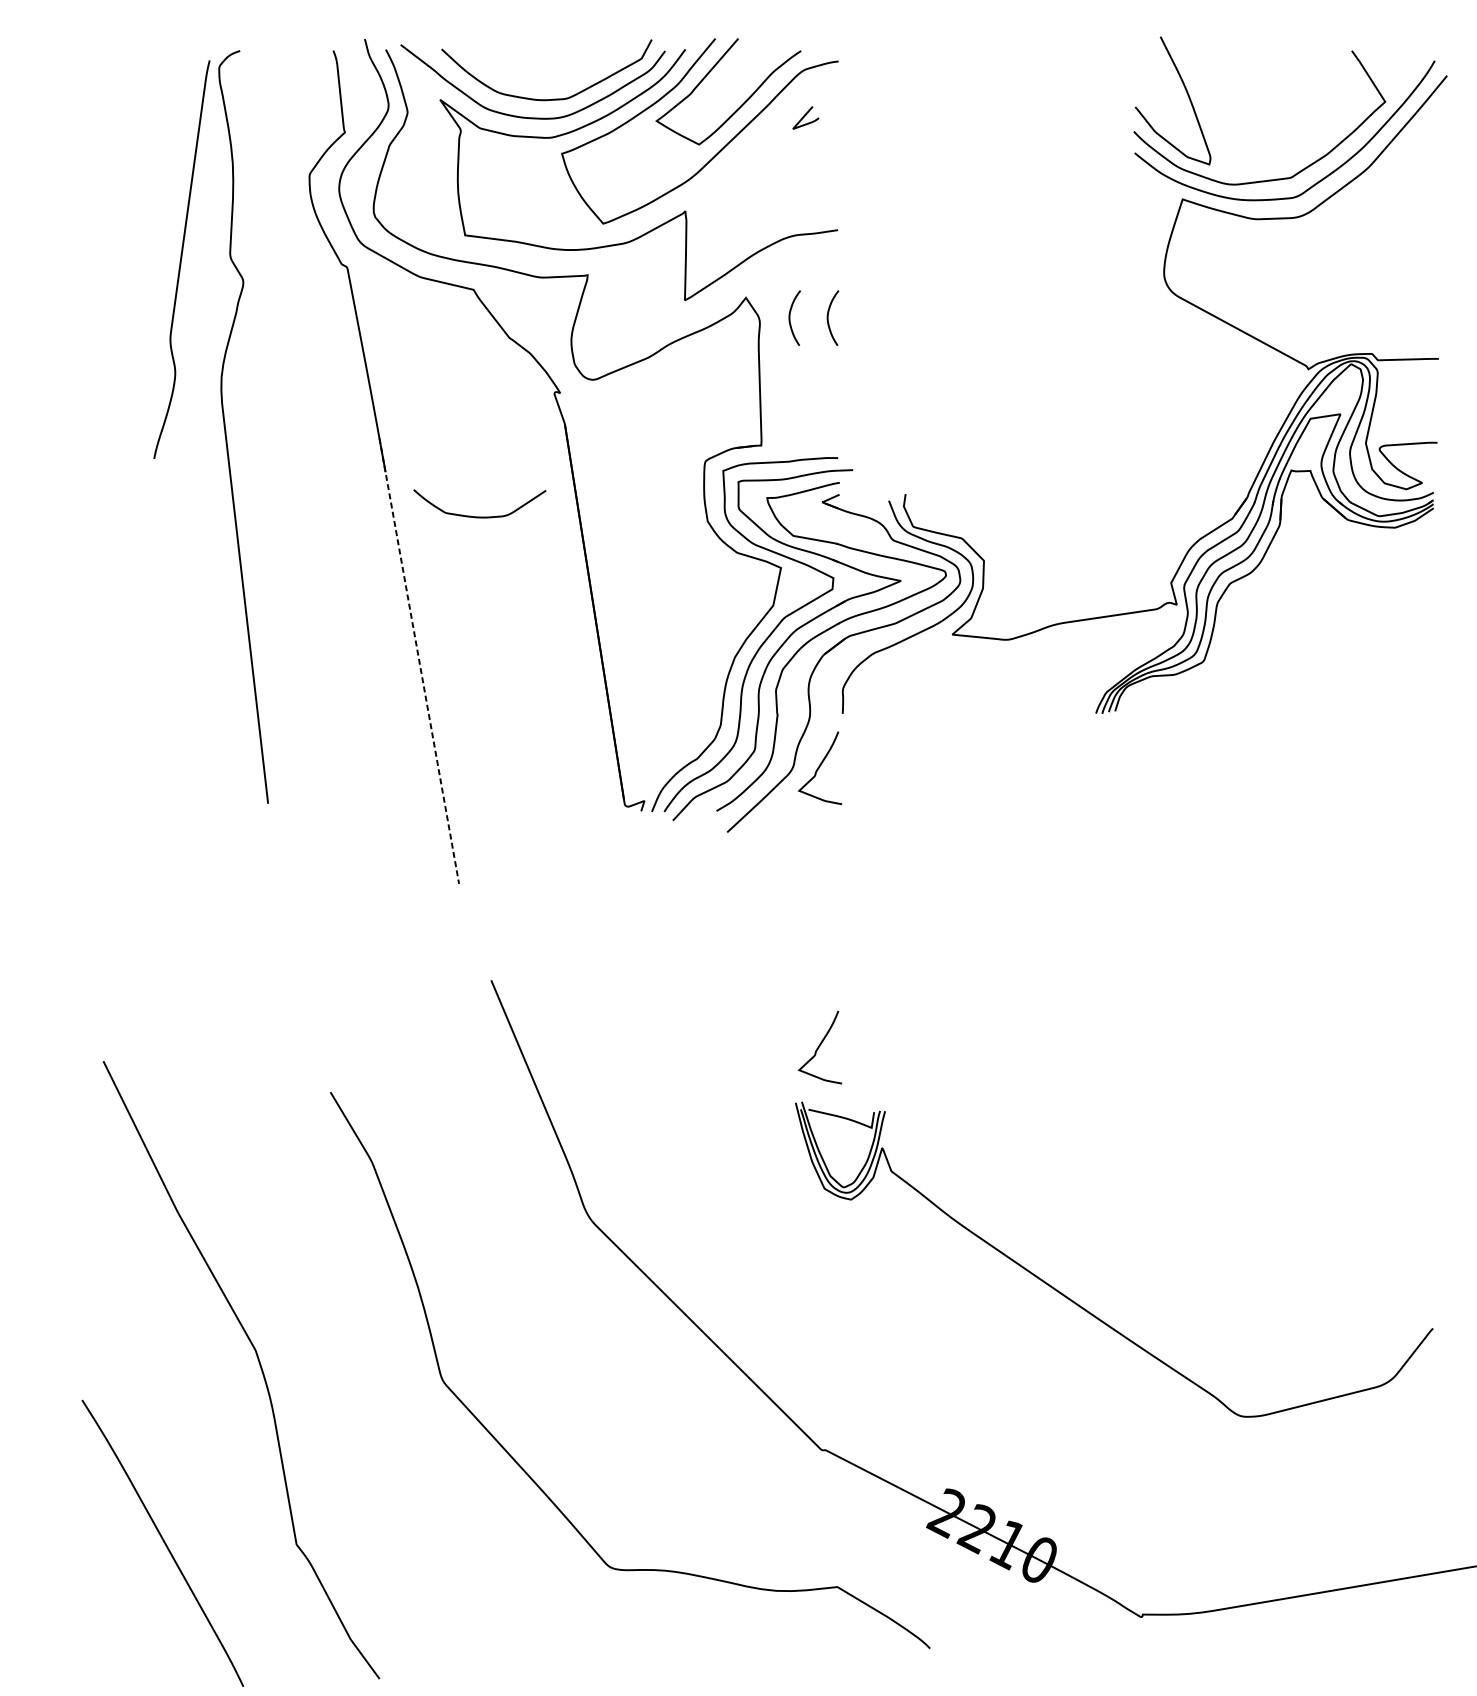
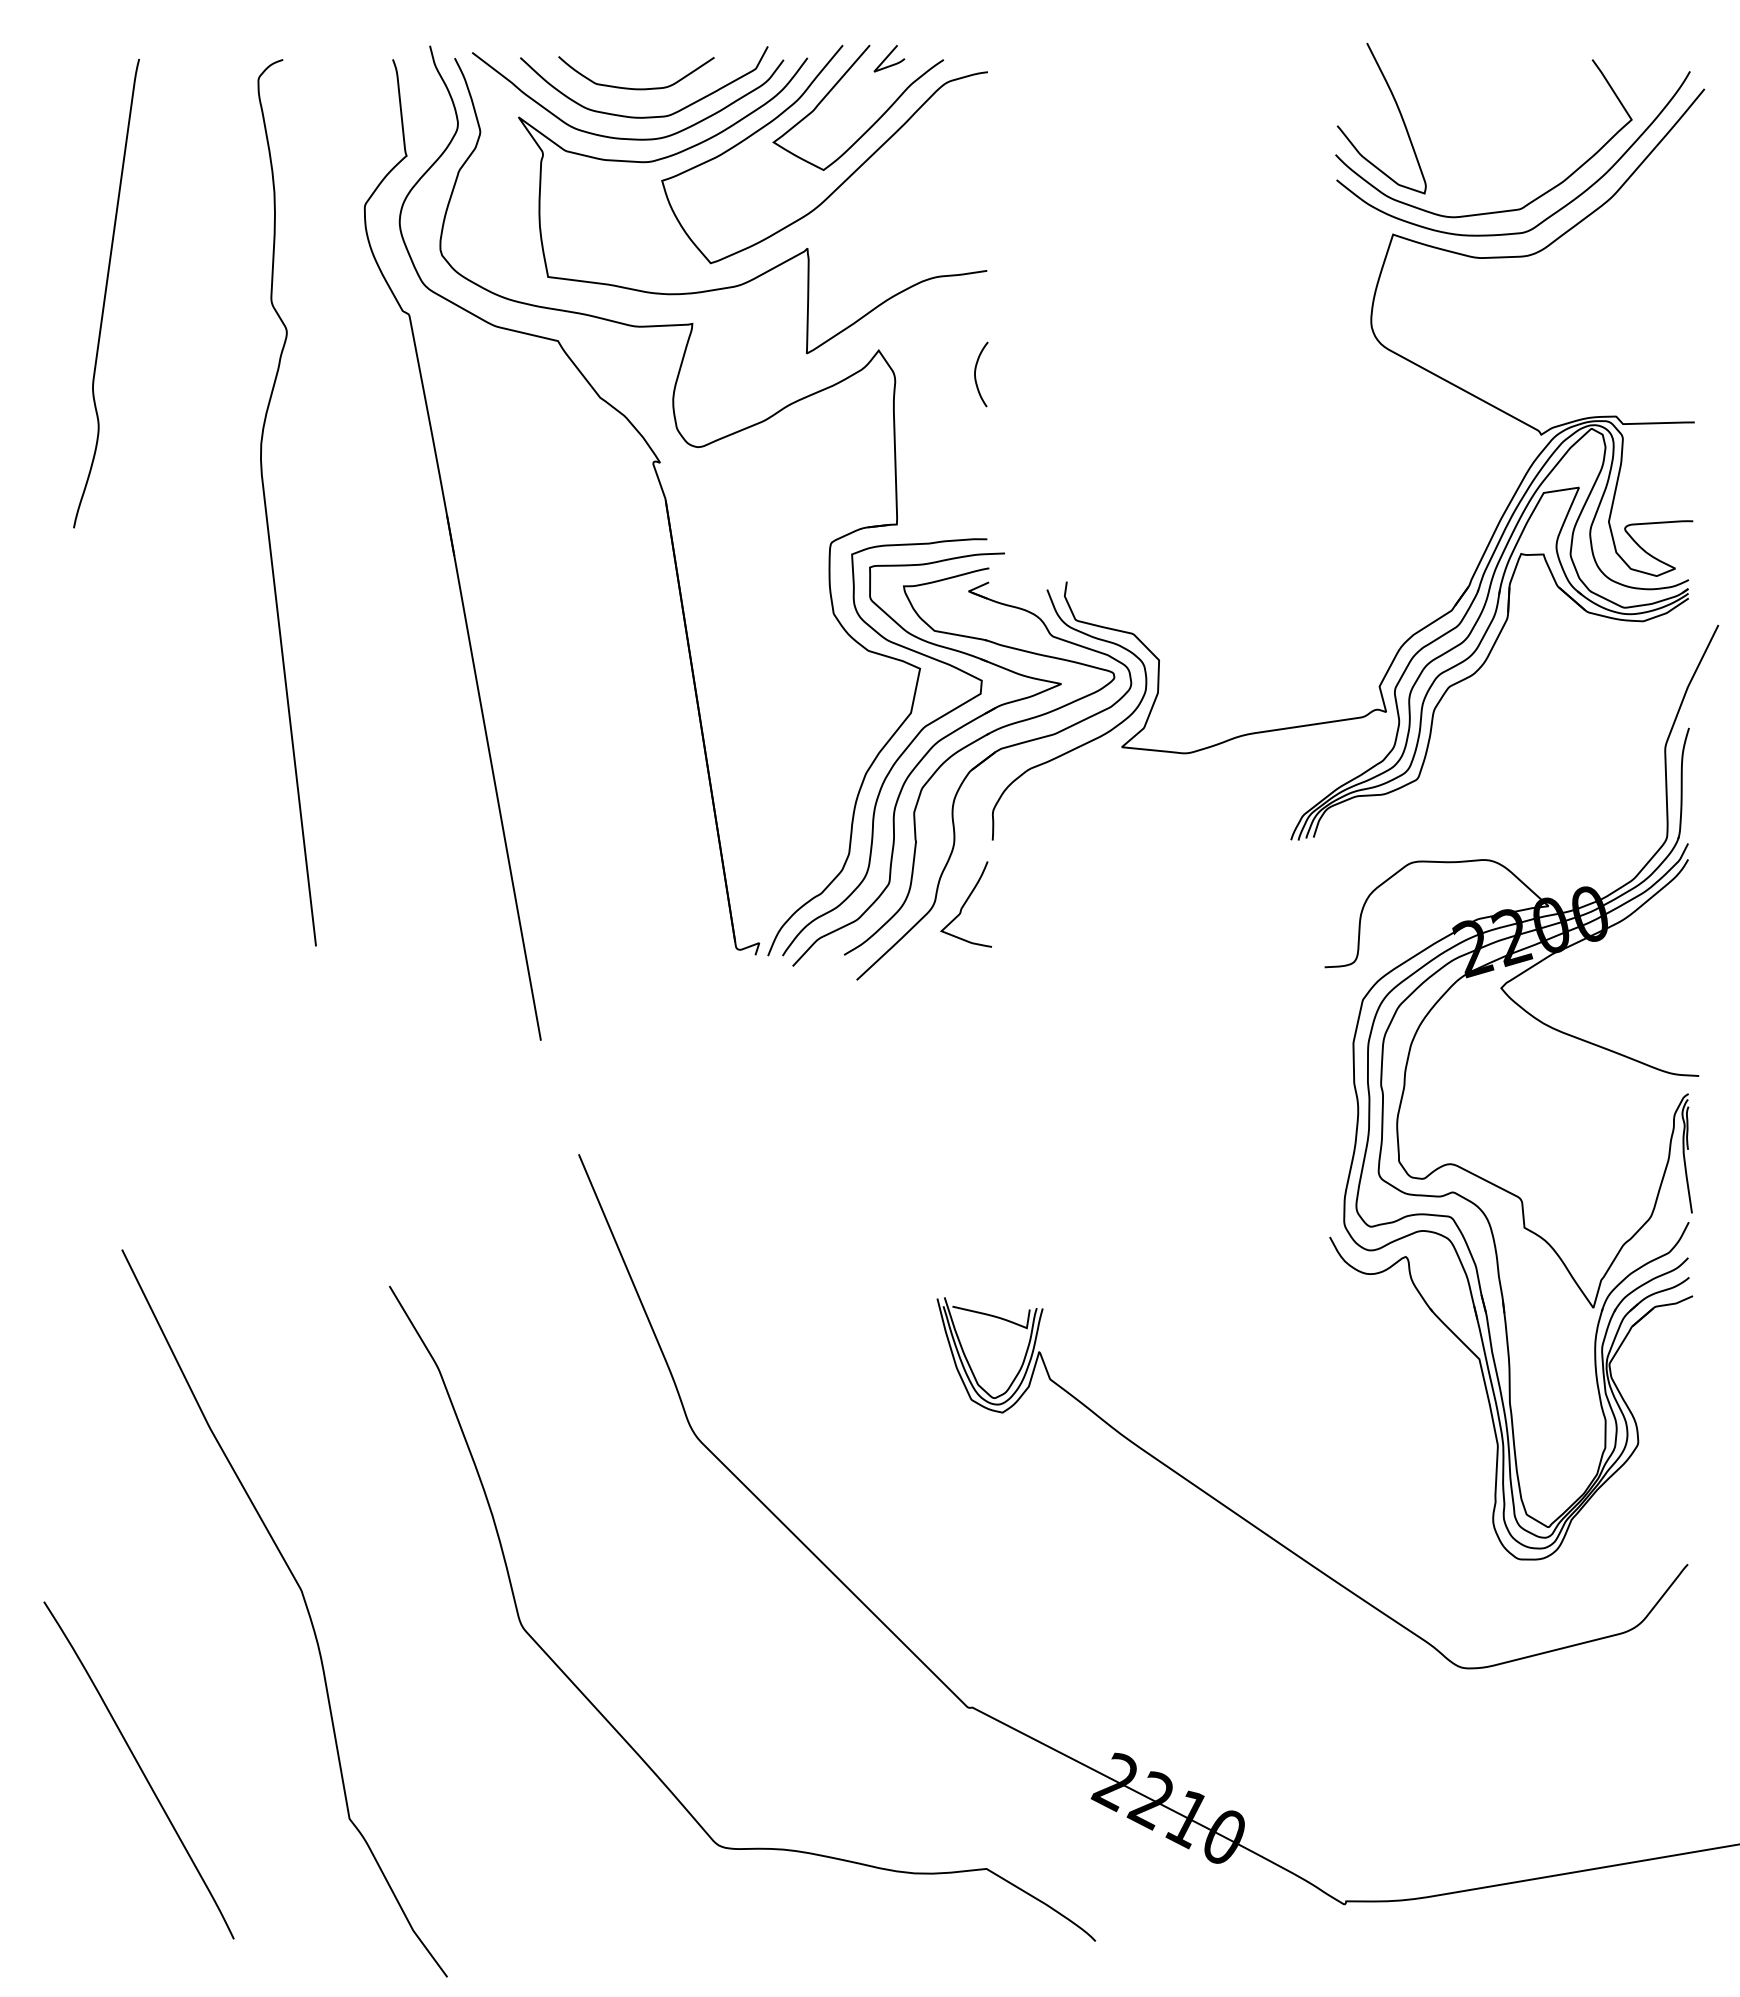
curve: (805, 116) -> (888, 57), moved
curve: (181, 259) -> (106, 293), moved
curve: (790, 320) -> (931, 377), removed
curve: (479, 516) -> (636, 88), moved
line: (419, 661) -> (494, 778), dashed -> solid
part: (1318, 874) -> (1552, 1029), added
curve: (819, 1047) -> (965, 1233), removed
curve: (164, 1543) -> (140, 1770), moved

